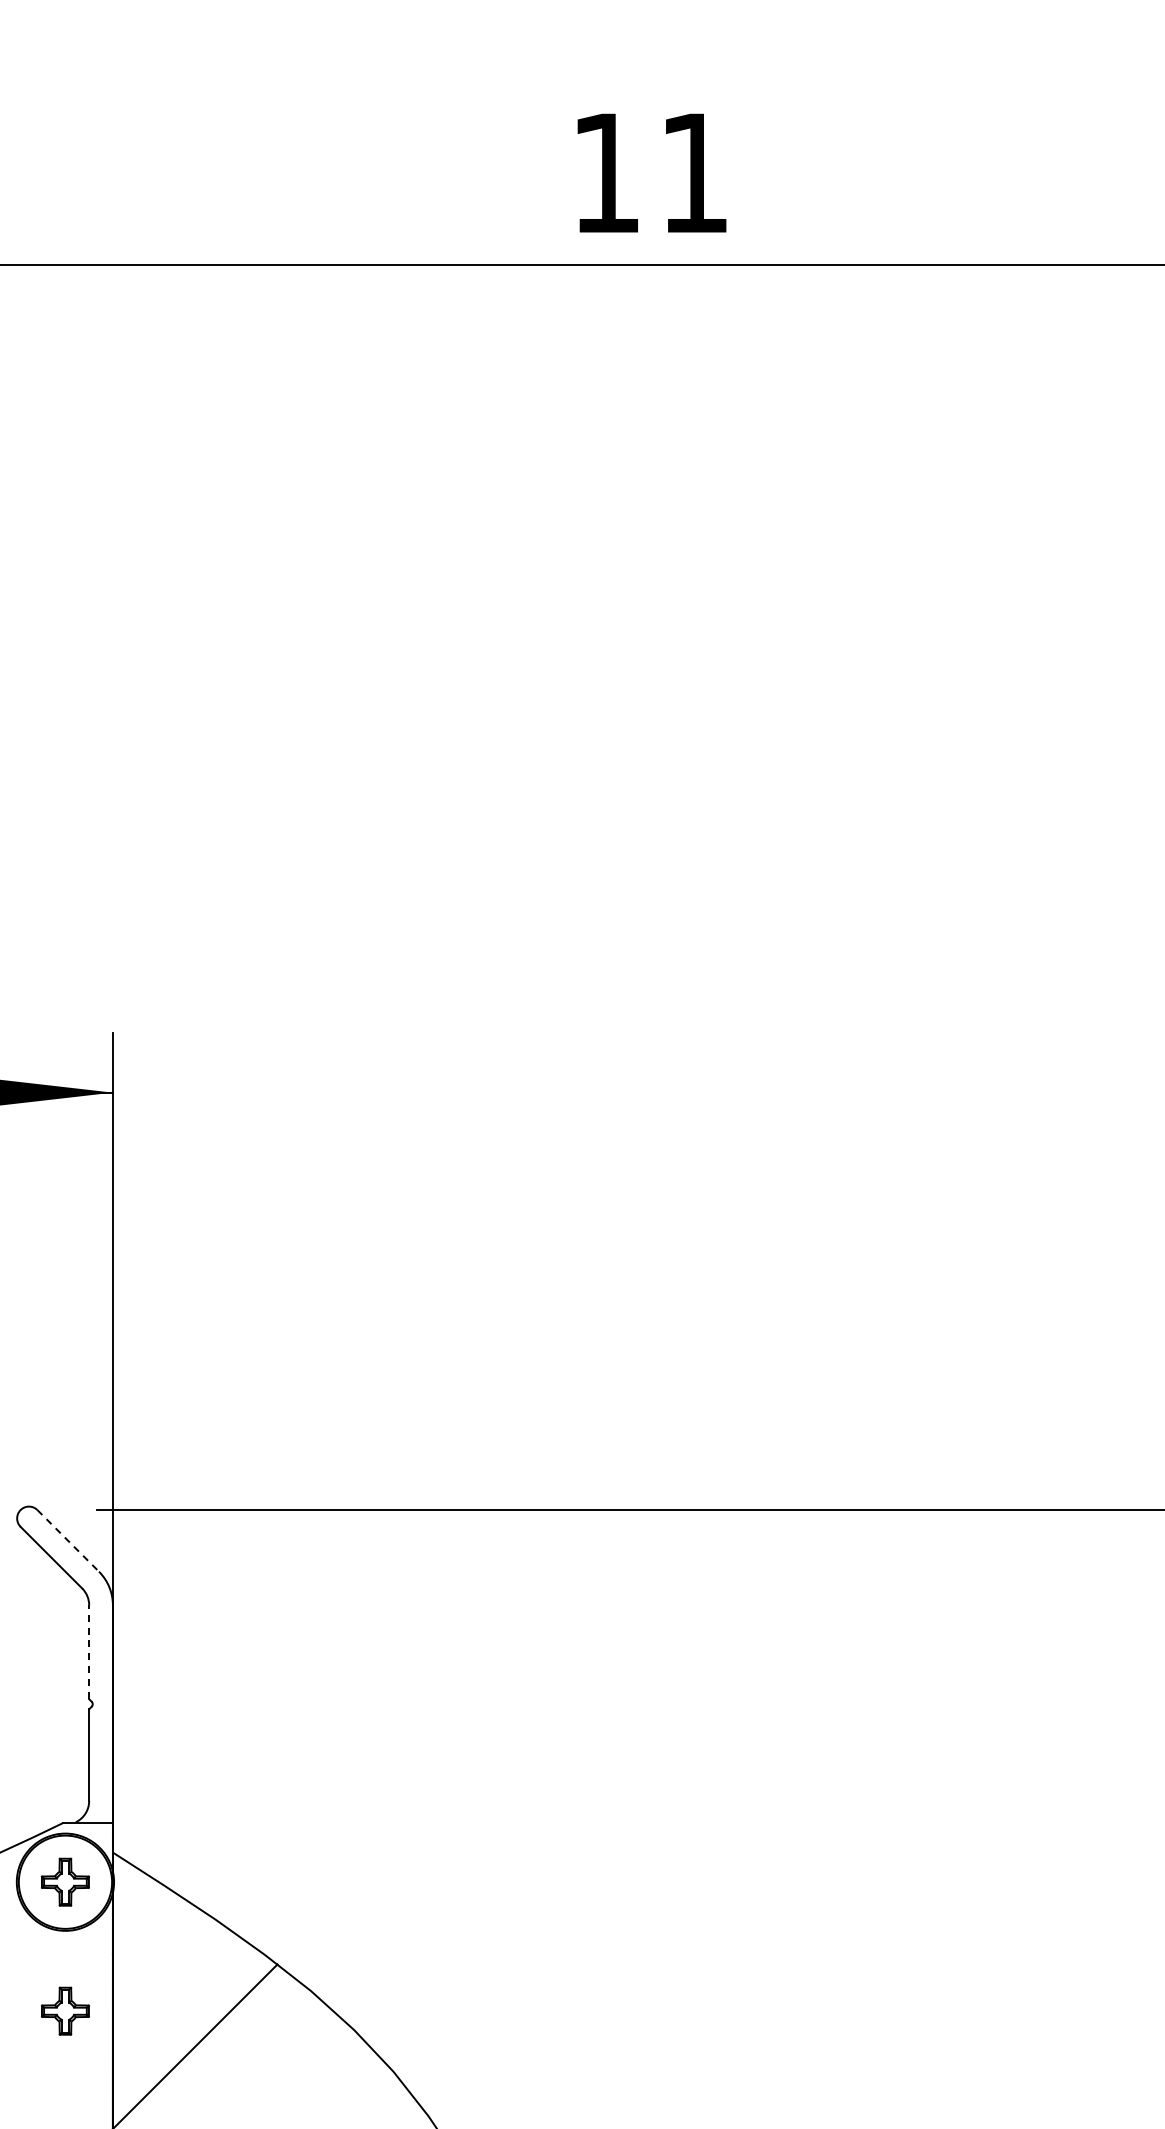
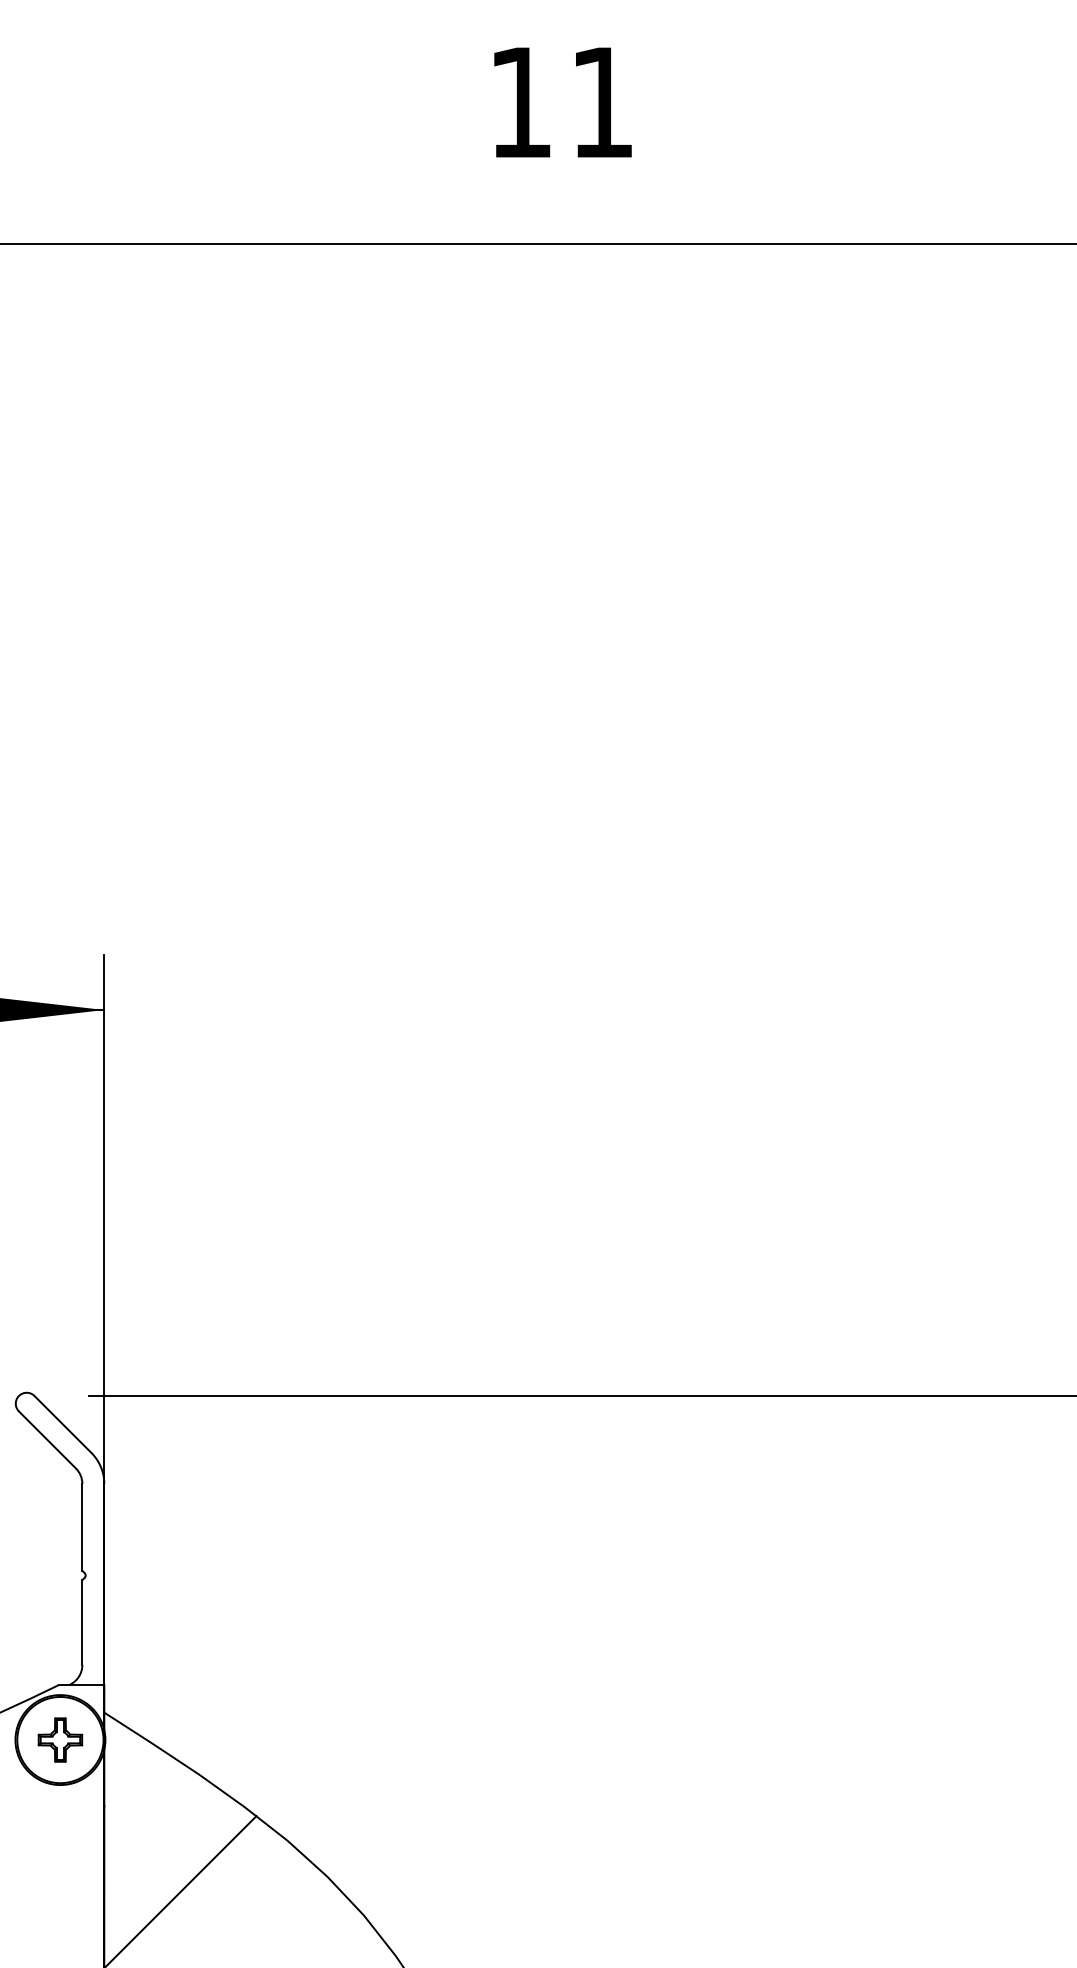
text: (651, 172) -> (562, 101), moved
line: (68, 1540) -> (63, 1424), dashed -> solid
line: (89, 1652) -> (82, 1527), dashed -> solid
part: (64, 2010) -> (59, 1858), removed

